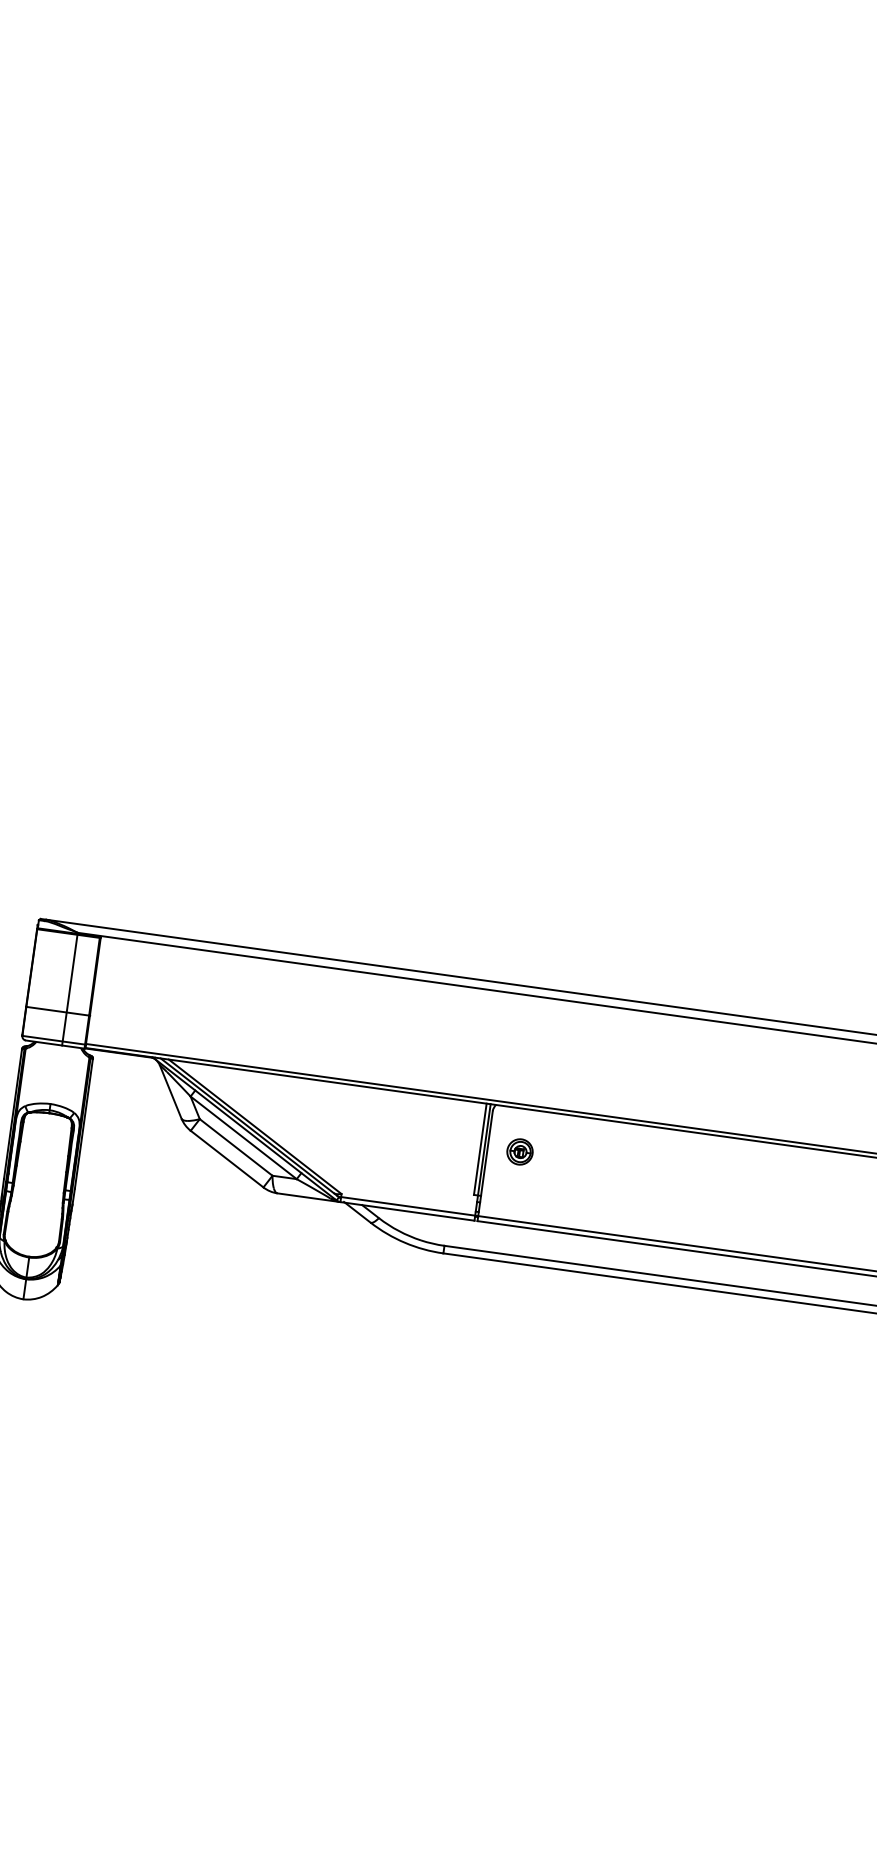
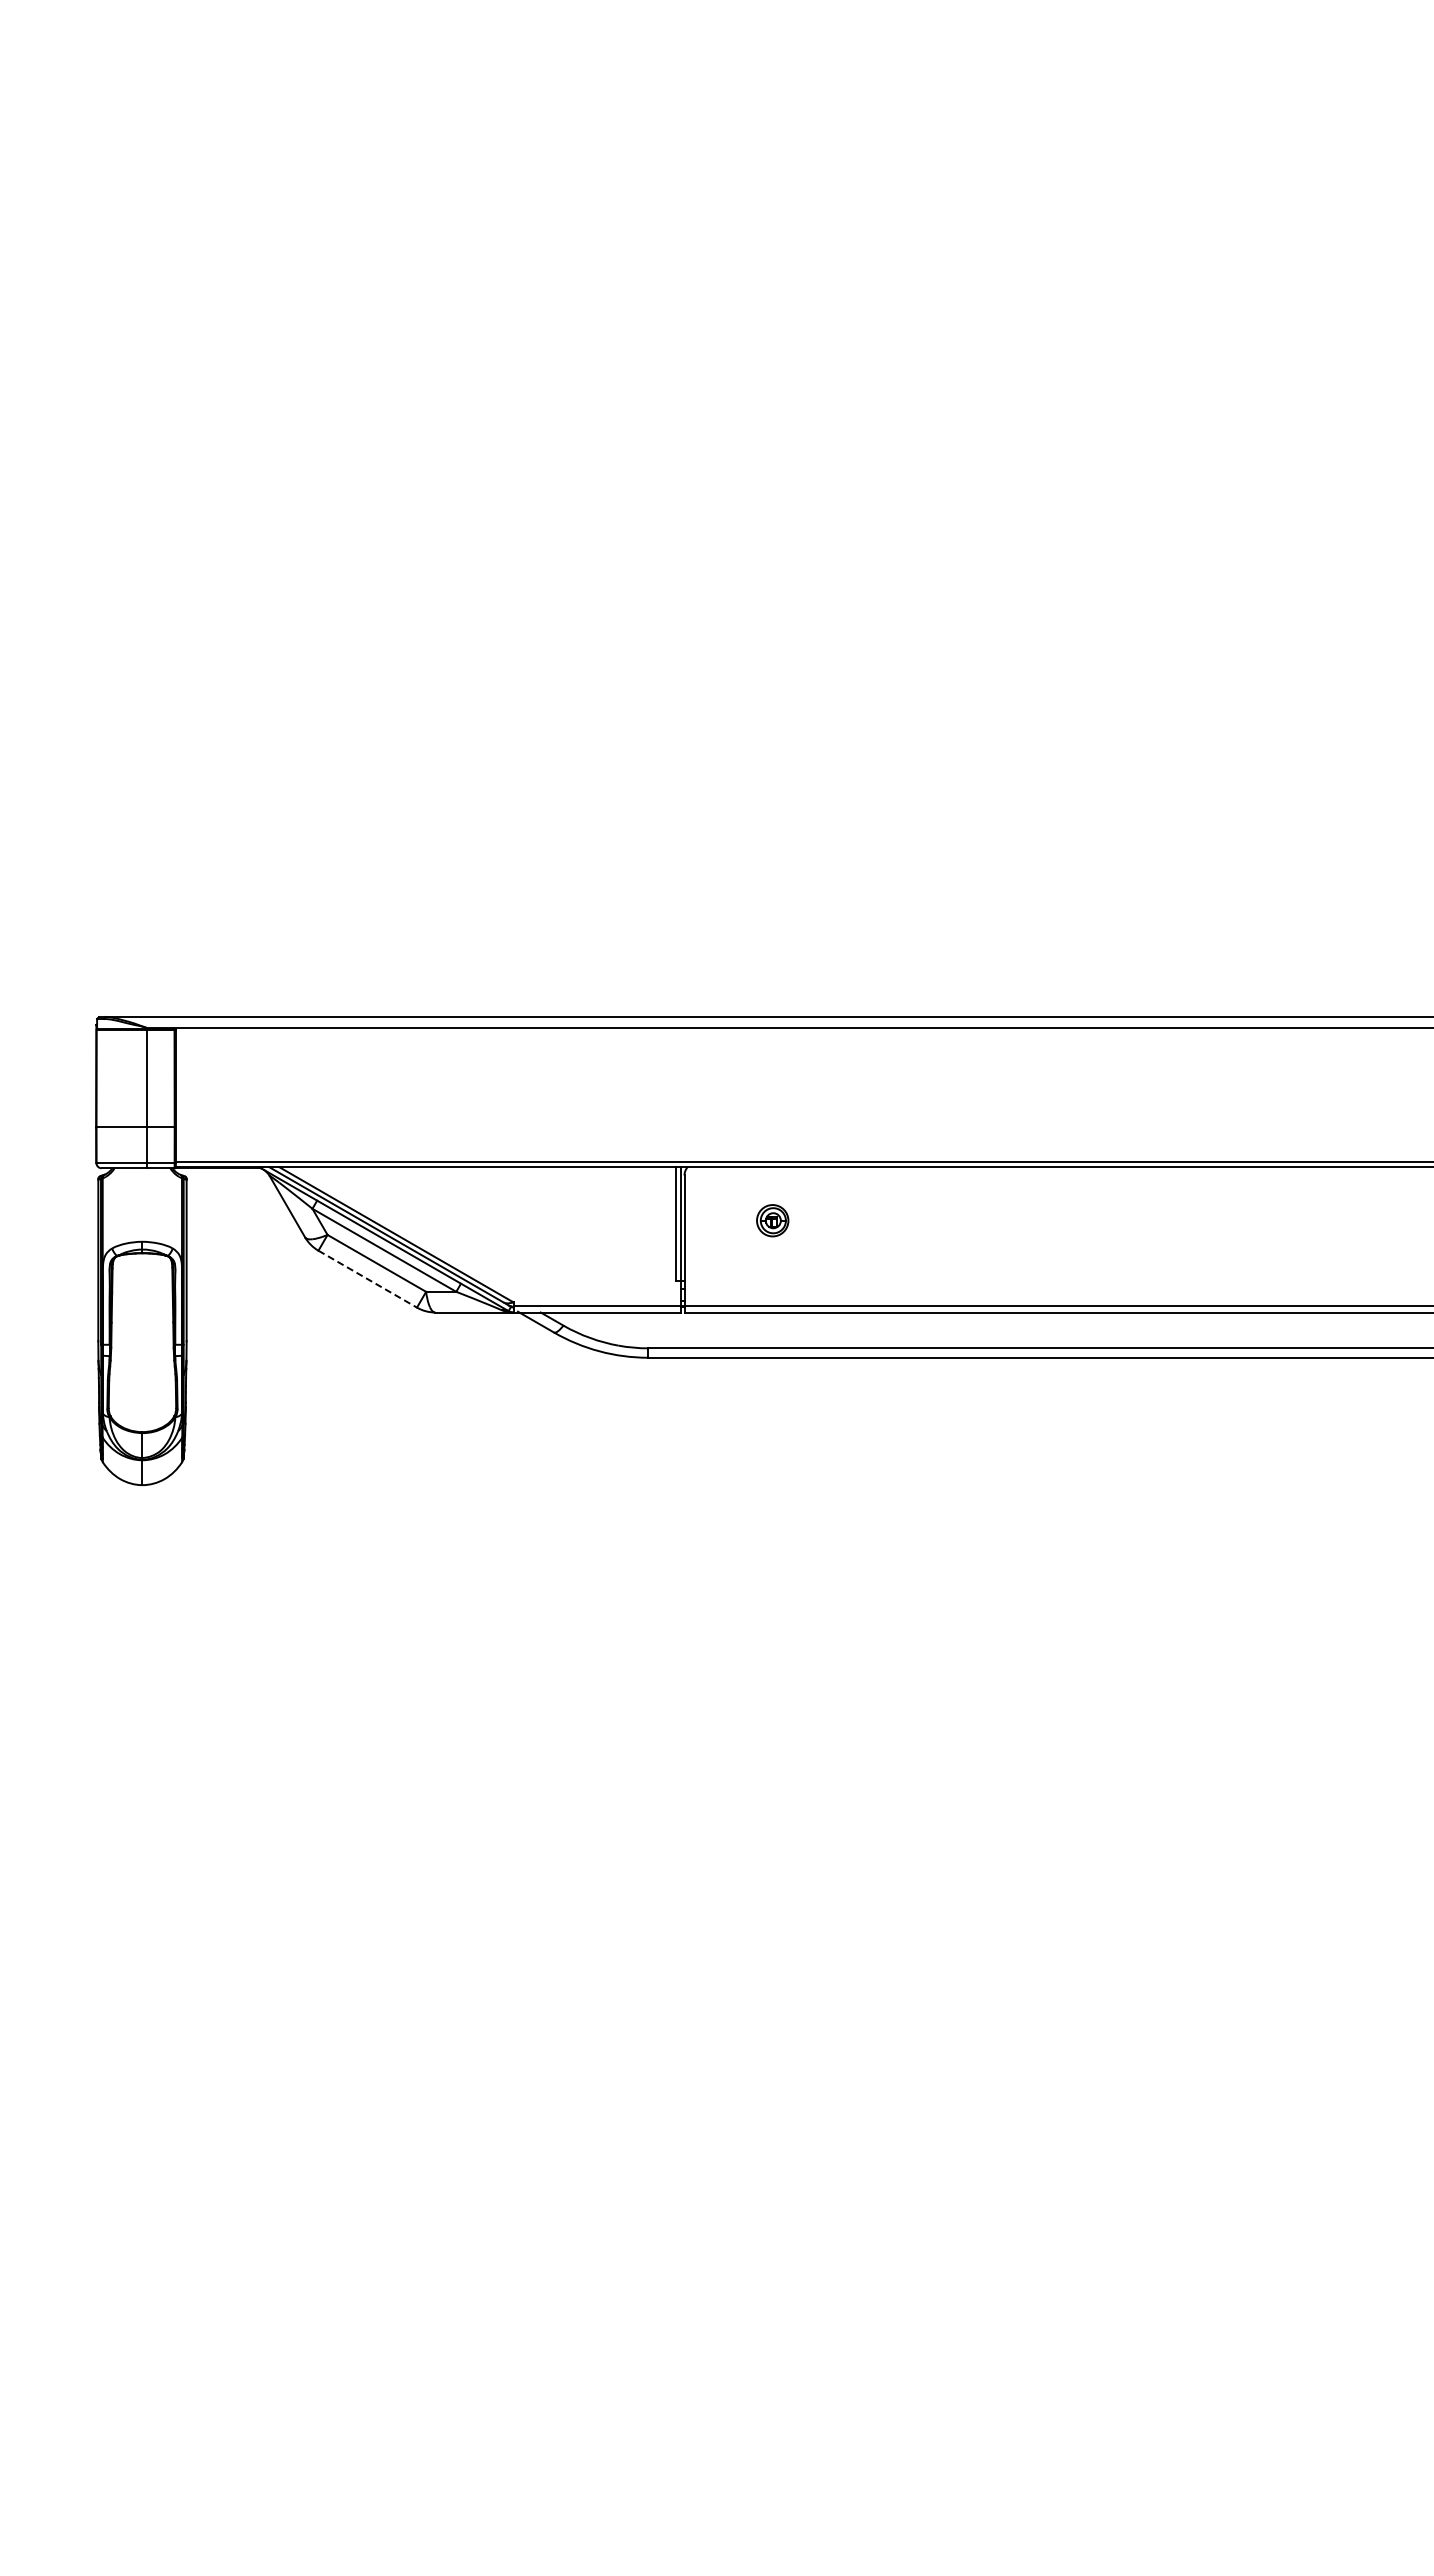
part: (519, 1151) -> (772, 1220), moved
line: (226, 1159) -> (367, 1279), solid -> dashed

